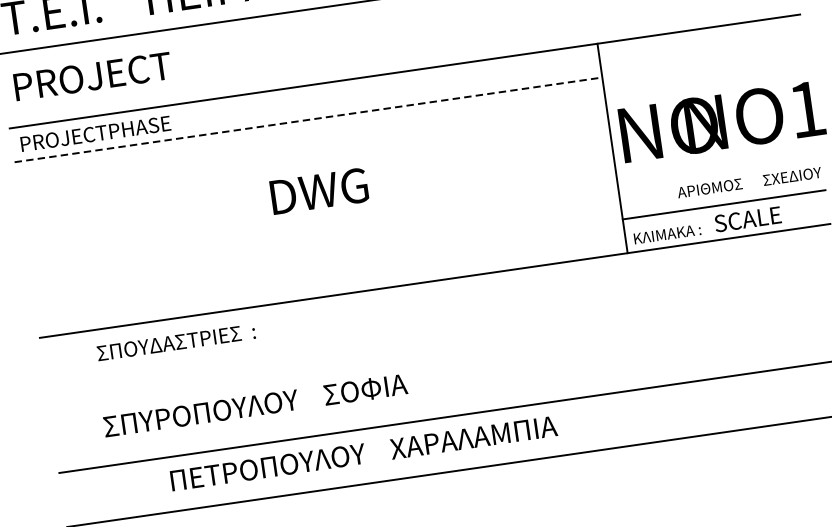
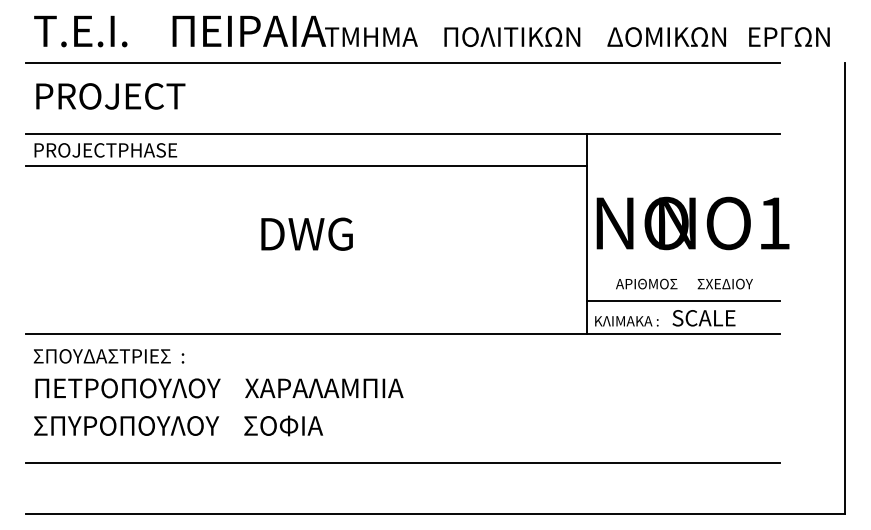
line: (309, 120) -> (307, 166), dashed -> solid
text: (749, 182) -> (684, 283), moved
text: (175, 342) -> (108, 356), moved
text: (255, 405) -> (178, 425), moved
text: (363, 453) -> (219, 388), moved

